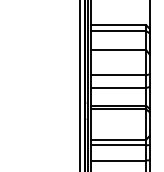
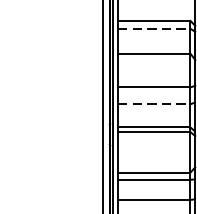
line: (119, 31) -> (155, 29), solid -> dashed
line: (119, 88) -> (155, 104), solid -> dashed

